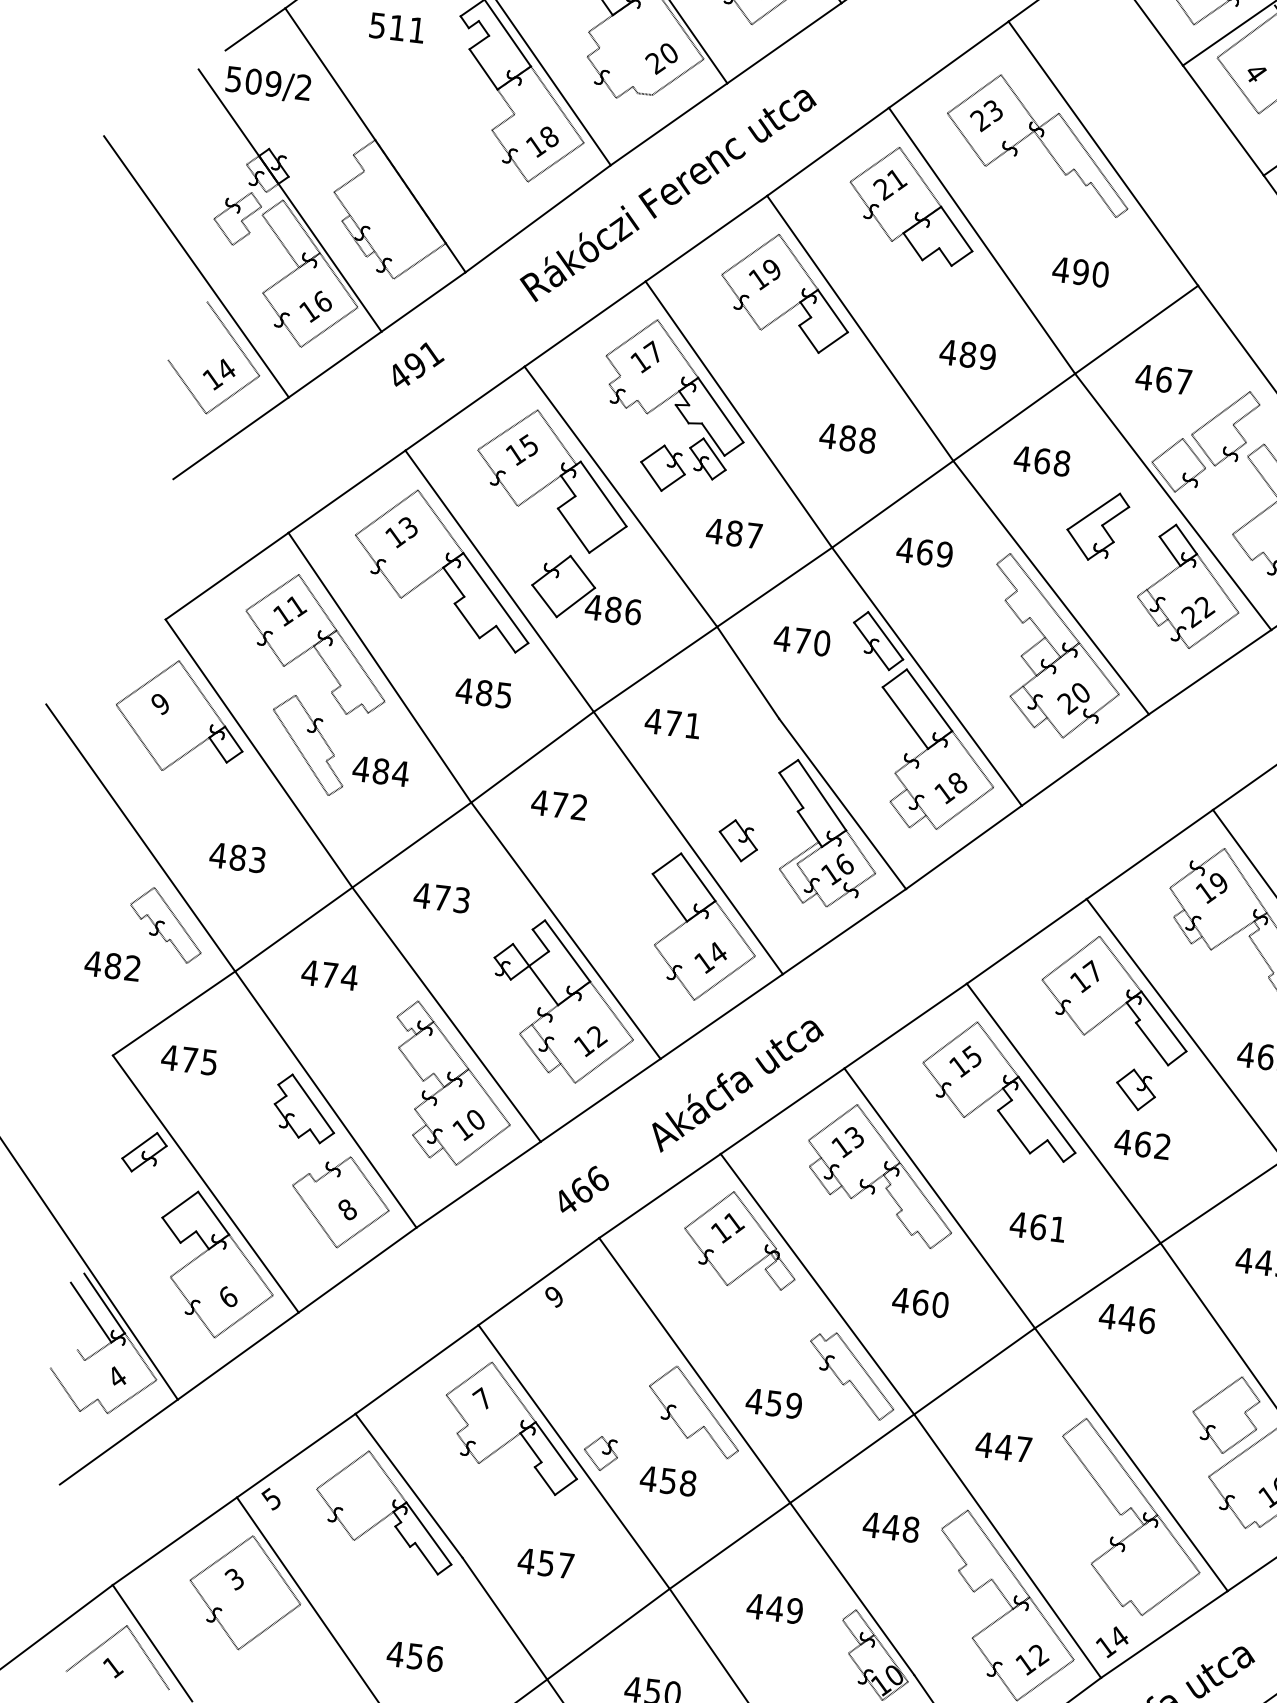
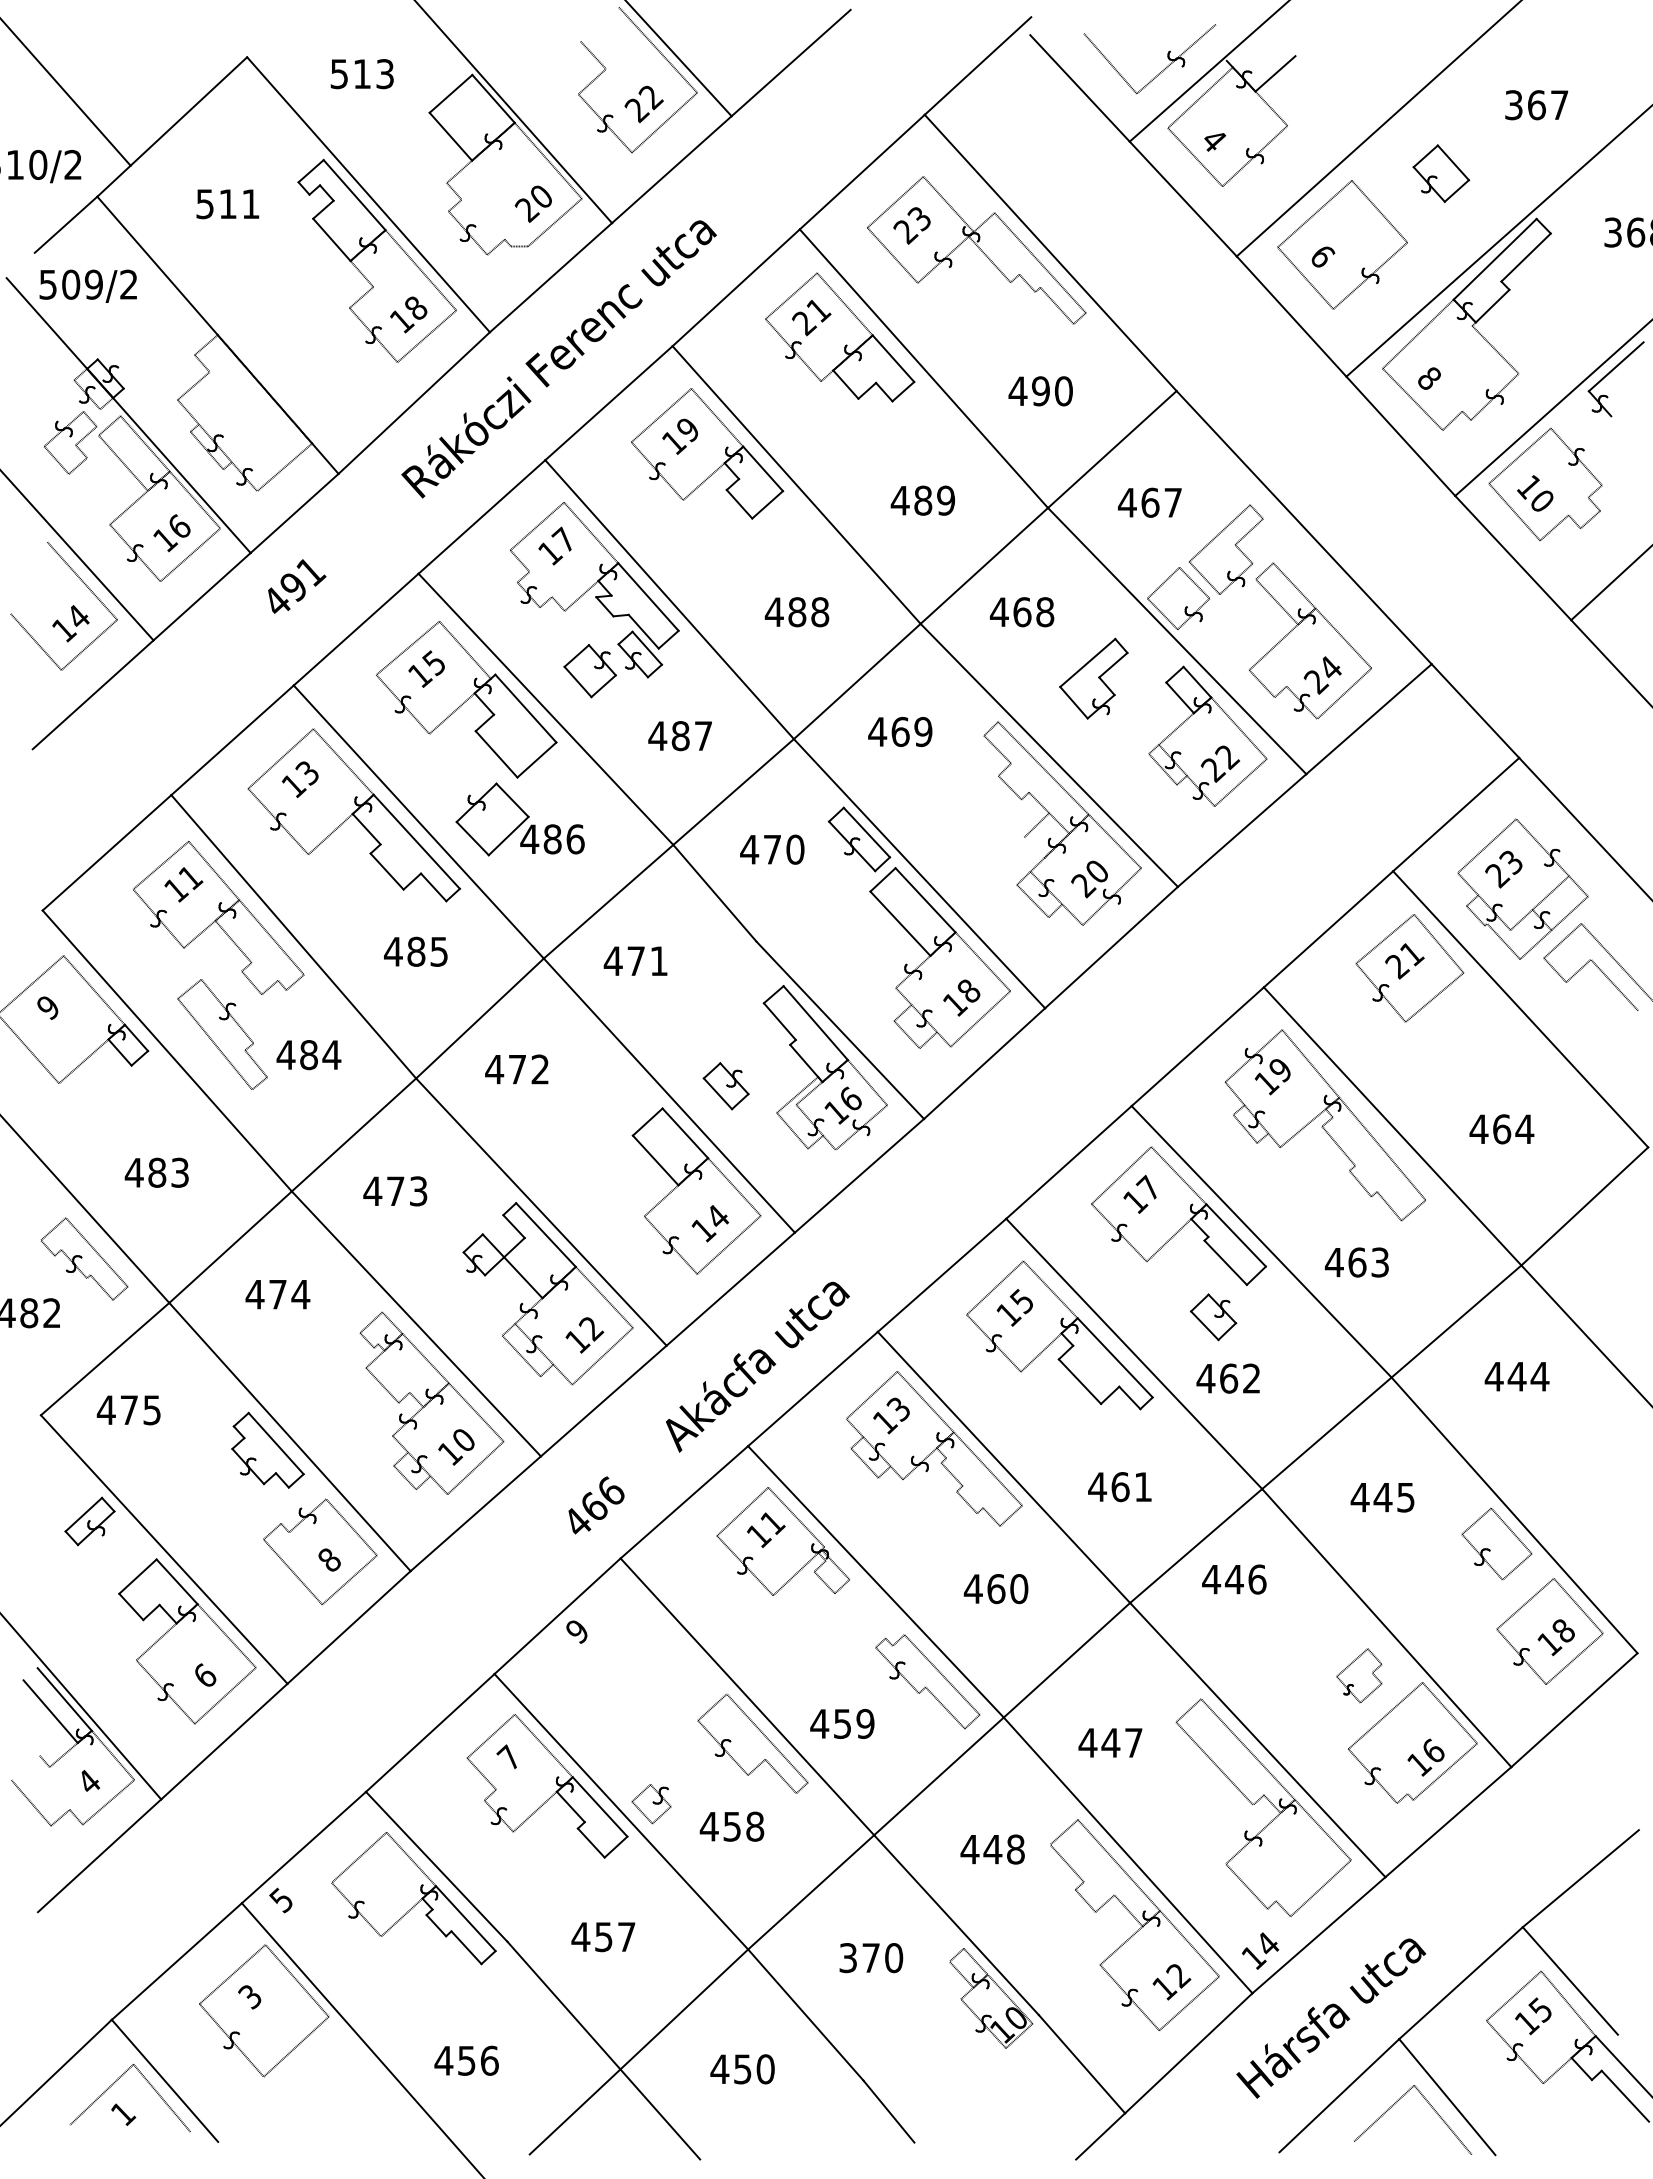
line: (1029, 665) -> (1034, 847), removed
part: (1225, 1414) -> (1359, 1675), size x0.6
text: (774, 1609) -> (870, 1958), 449 -> 370

